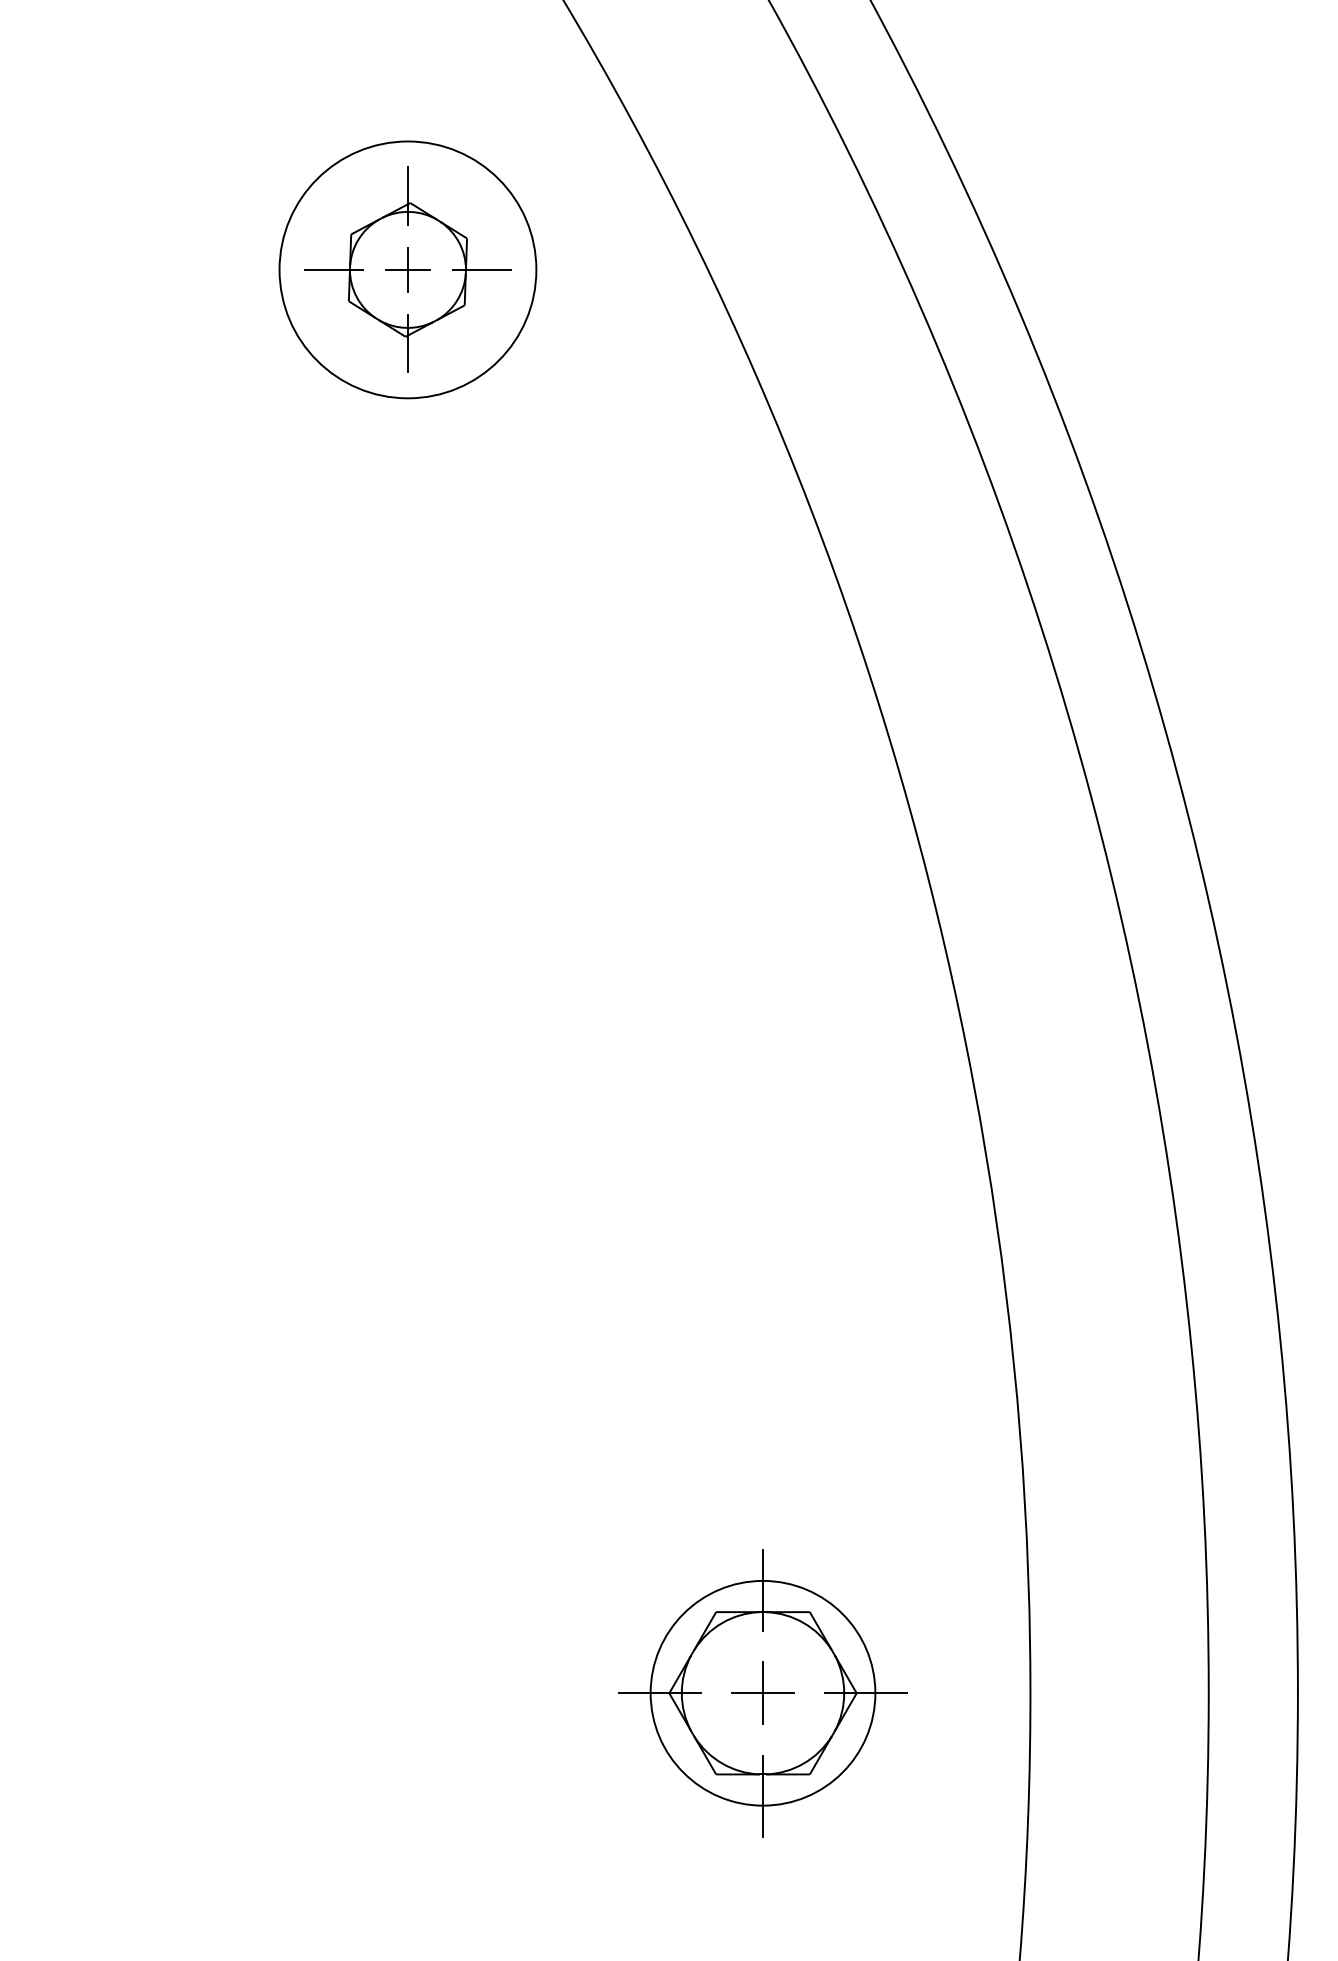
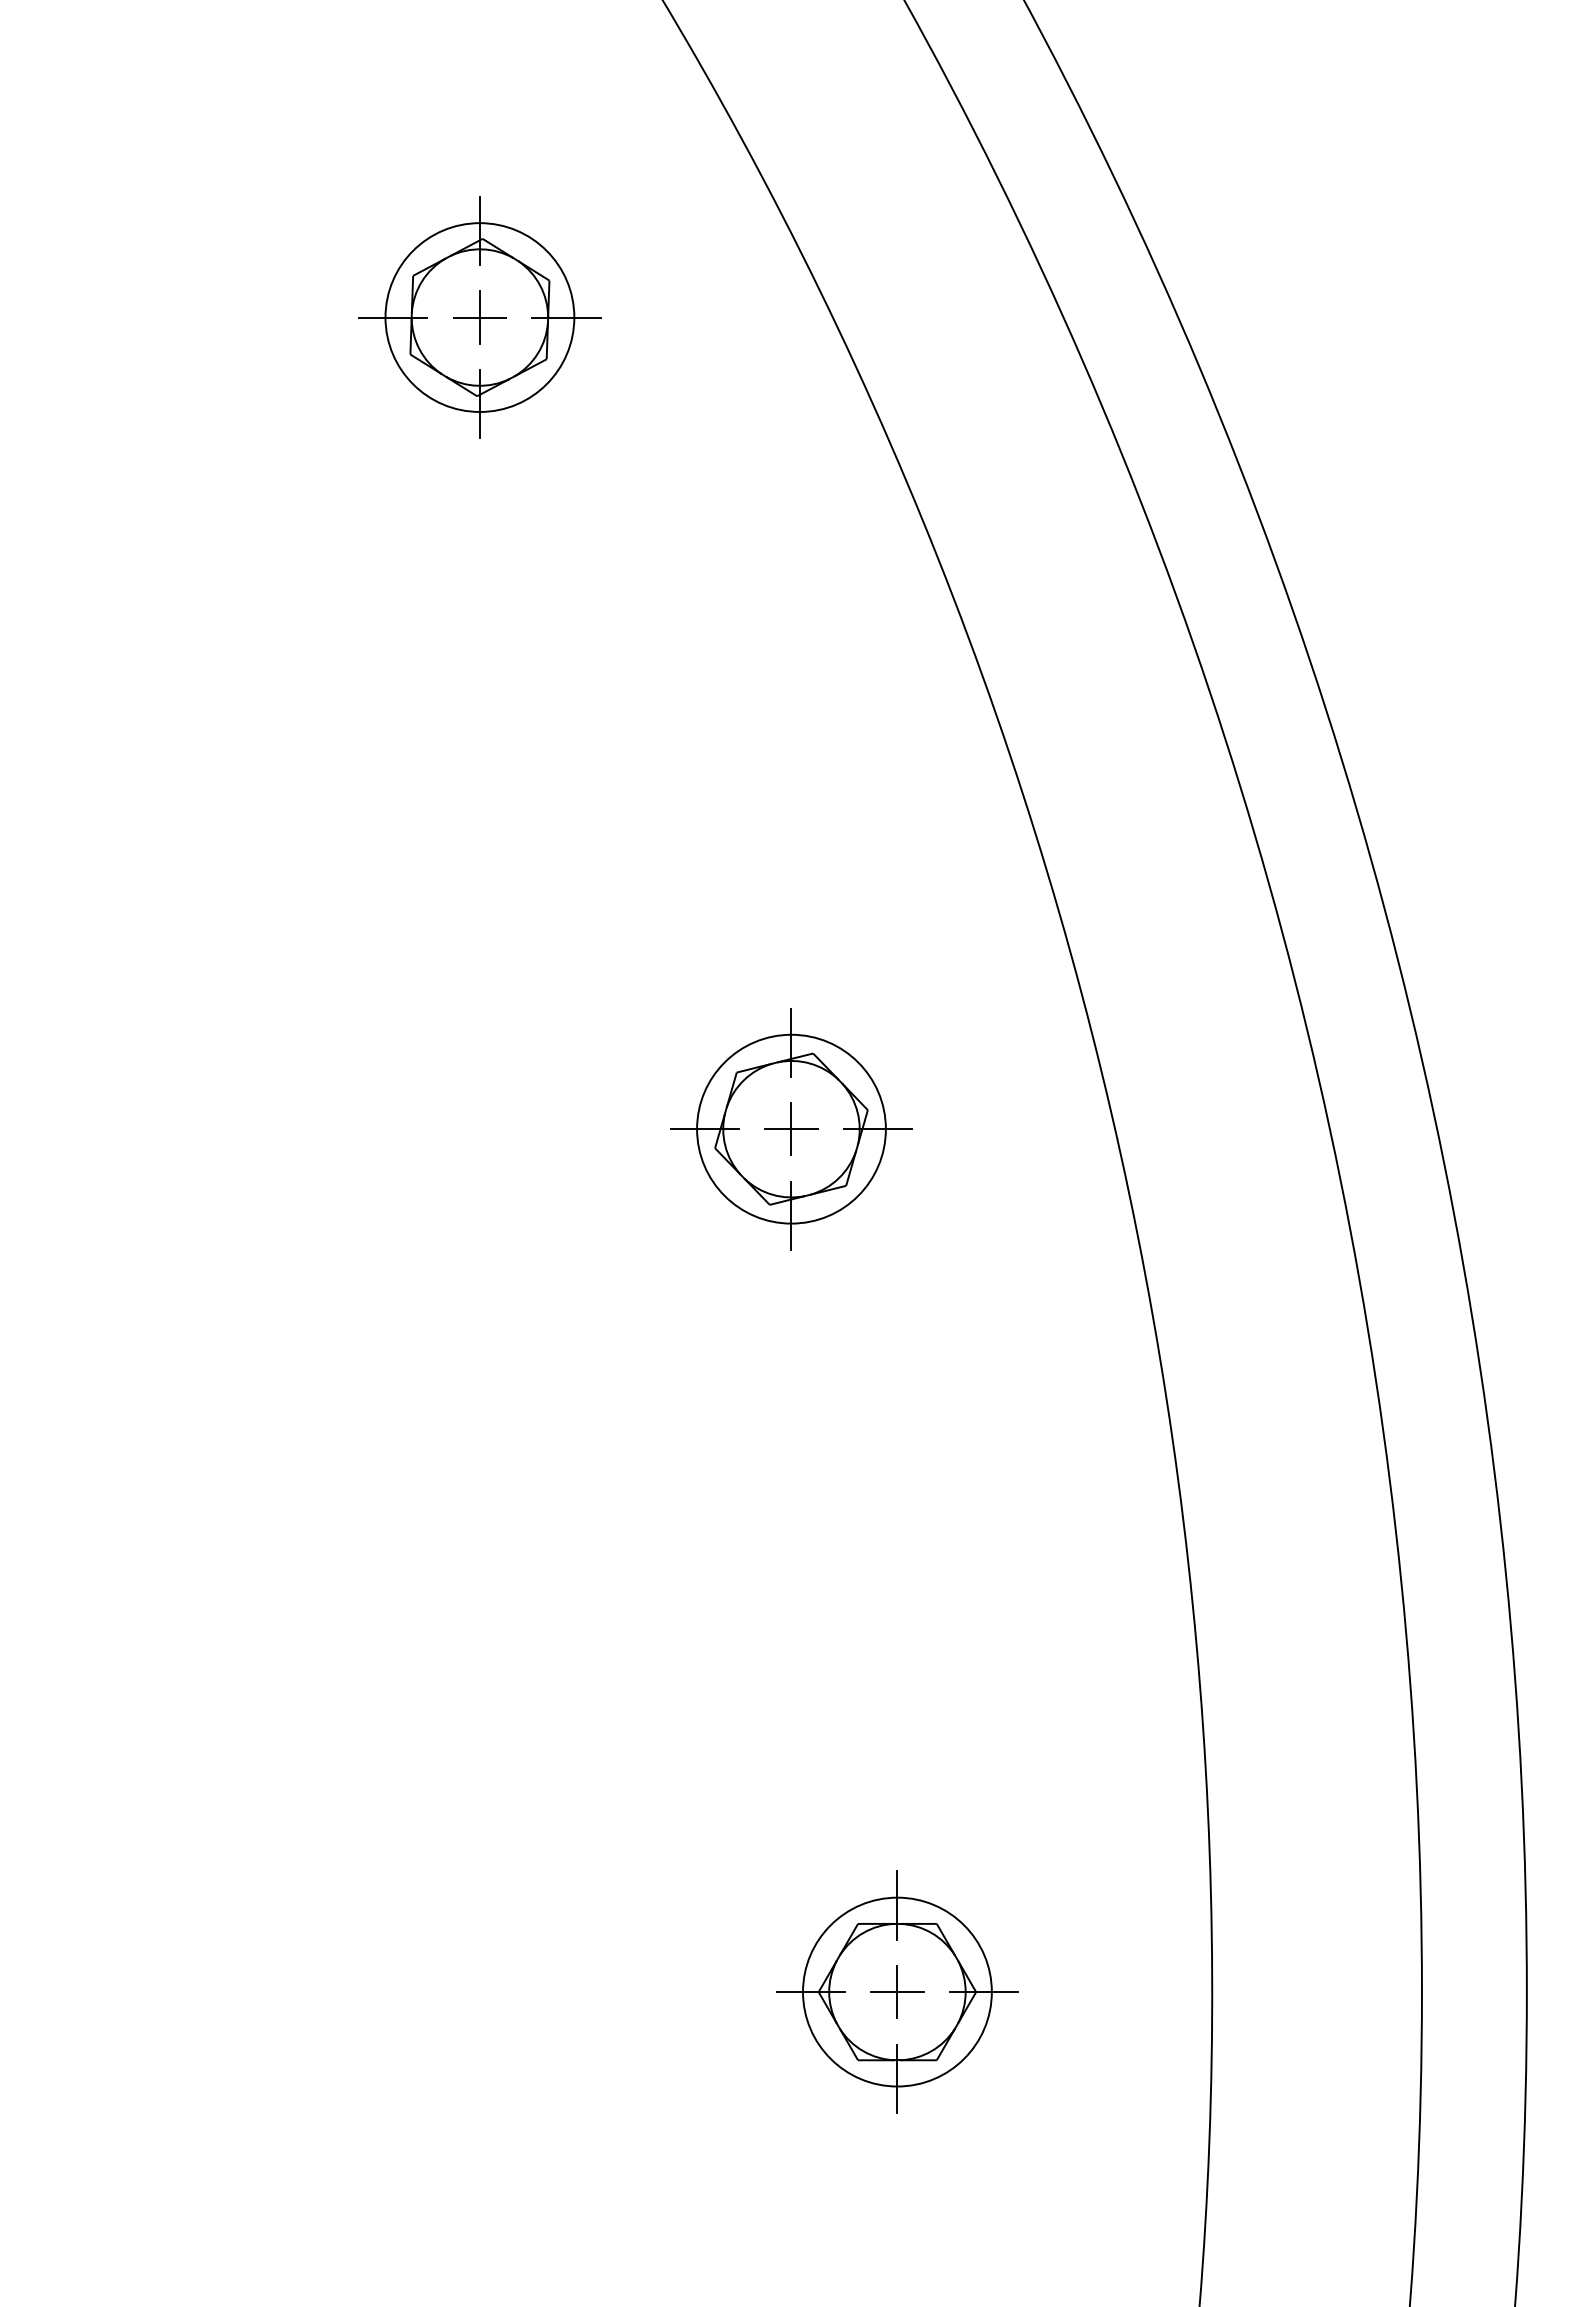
circle: (407, 269) -> (479, 317), size x0.62
part: (672, 959) -> (791, 1128), added
part: (762, 1693) -> (896, 1992), size x0.71

